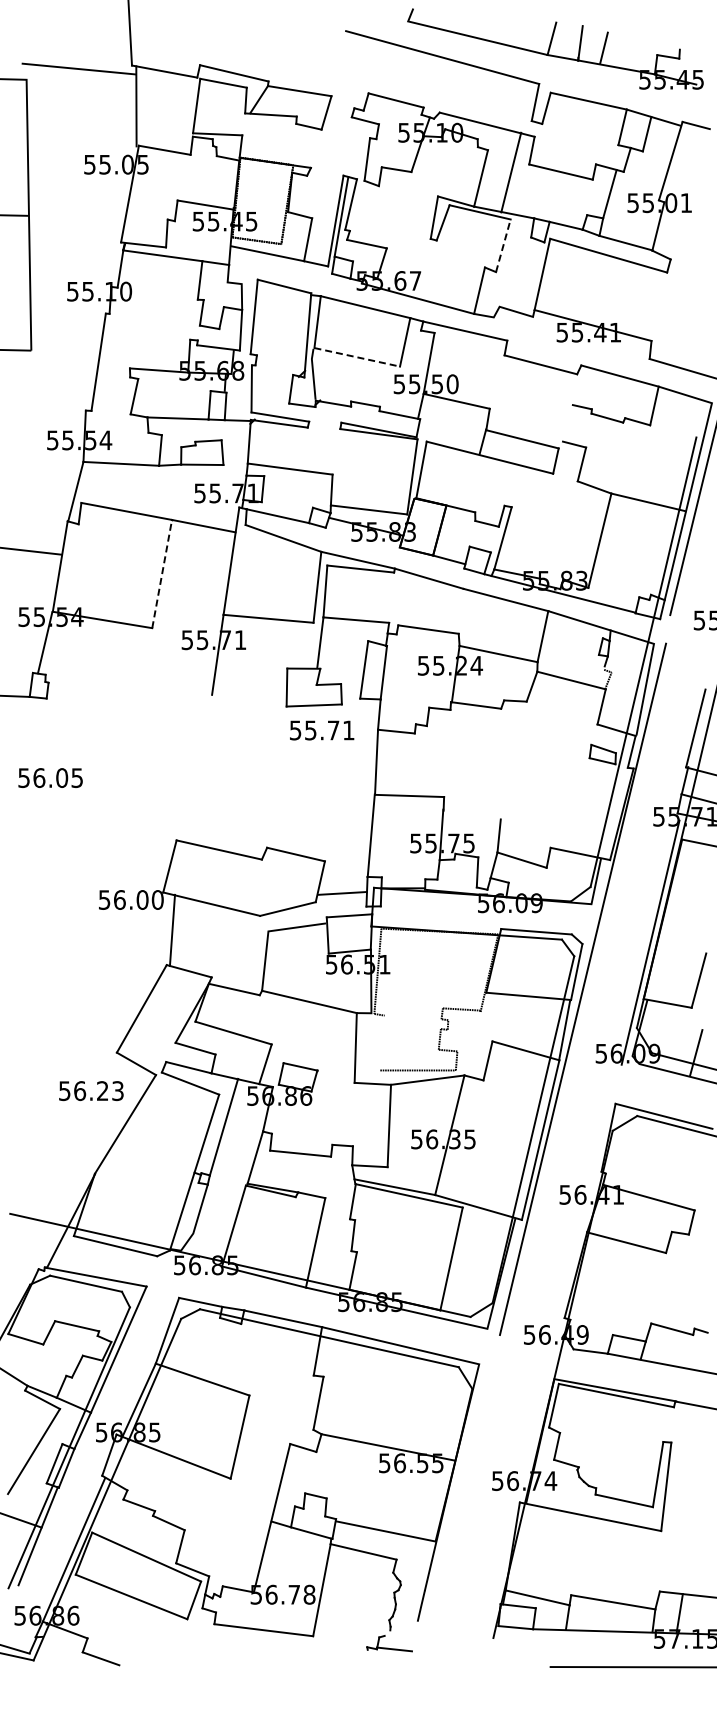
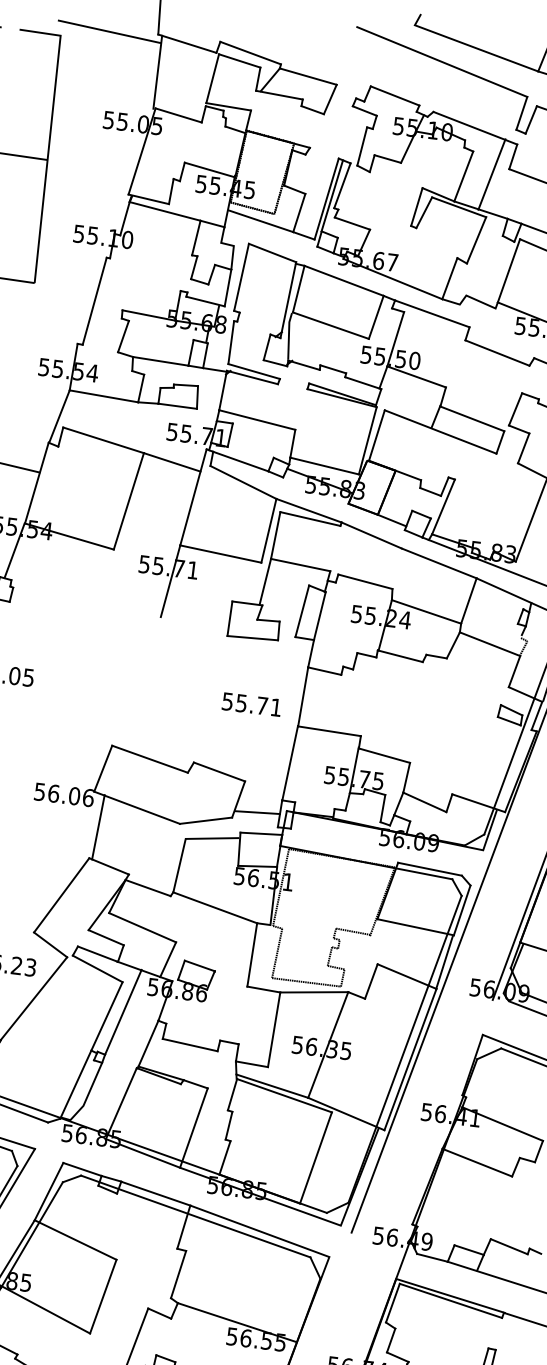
line: (503, 245) -> (476, 240), dashed -> solid
line: (357, 357) -> (331, 325), dashed -> solid
line: (567, 423) -> (515, 409), added
line: (162, 573) -> (129, 500), dashed -> solid
text: (322, 730) -> (252, 704), moved
line: (471, 814) -> (383, 755), added
text: (157, 899) -> (88, 797), 56.00 -> 56.06
line: (382, 1042) -> (277, 952), added

